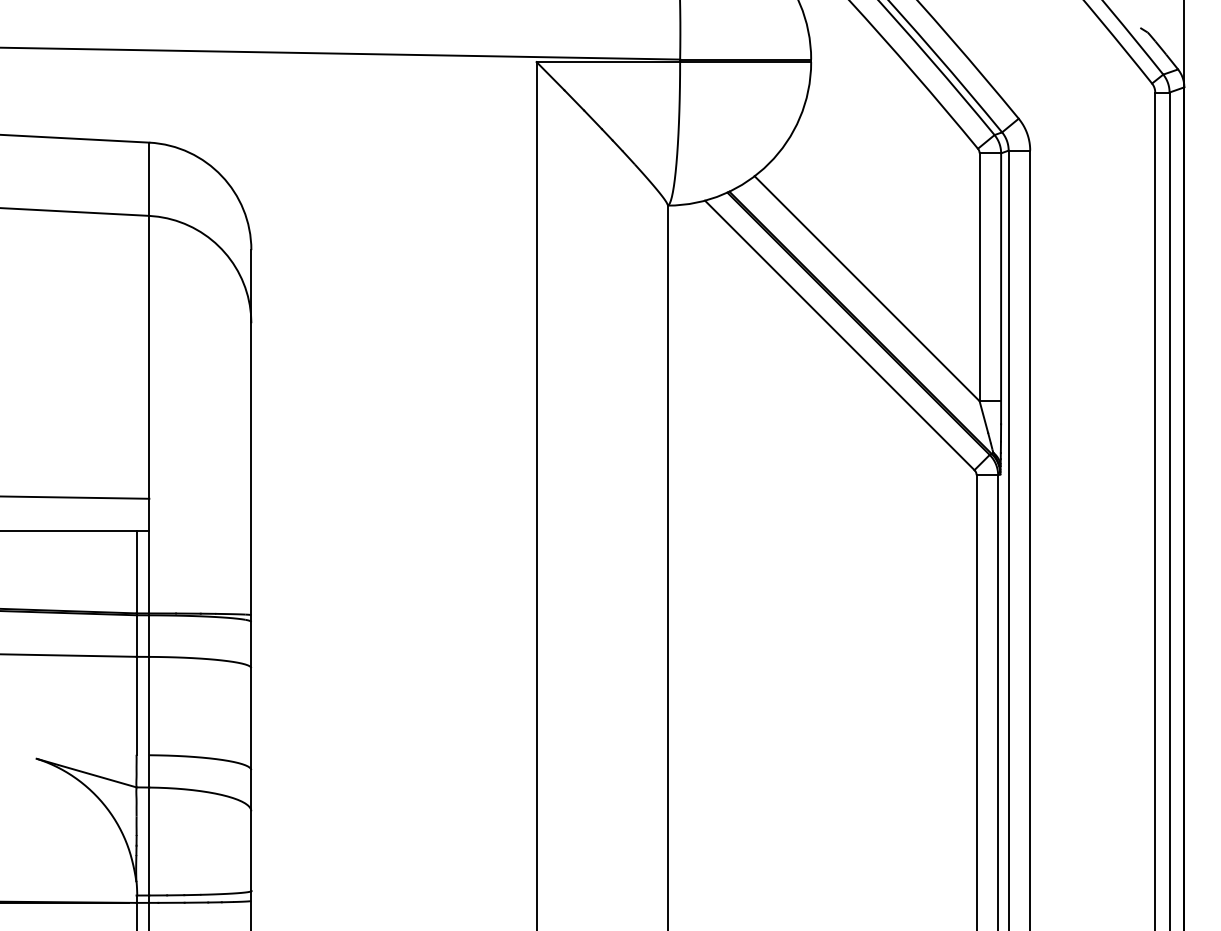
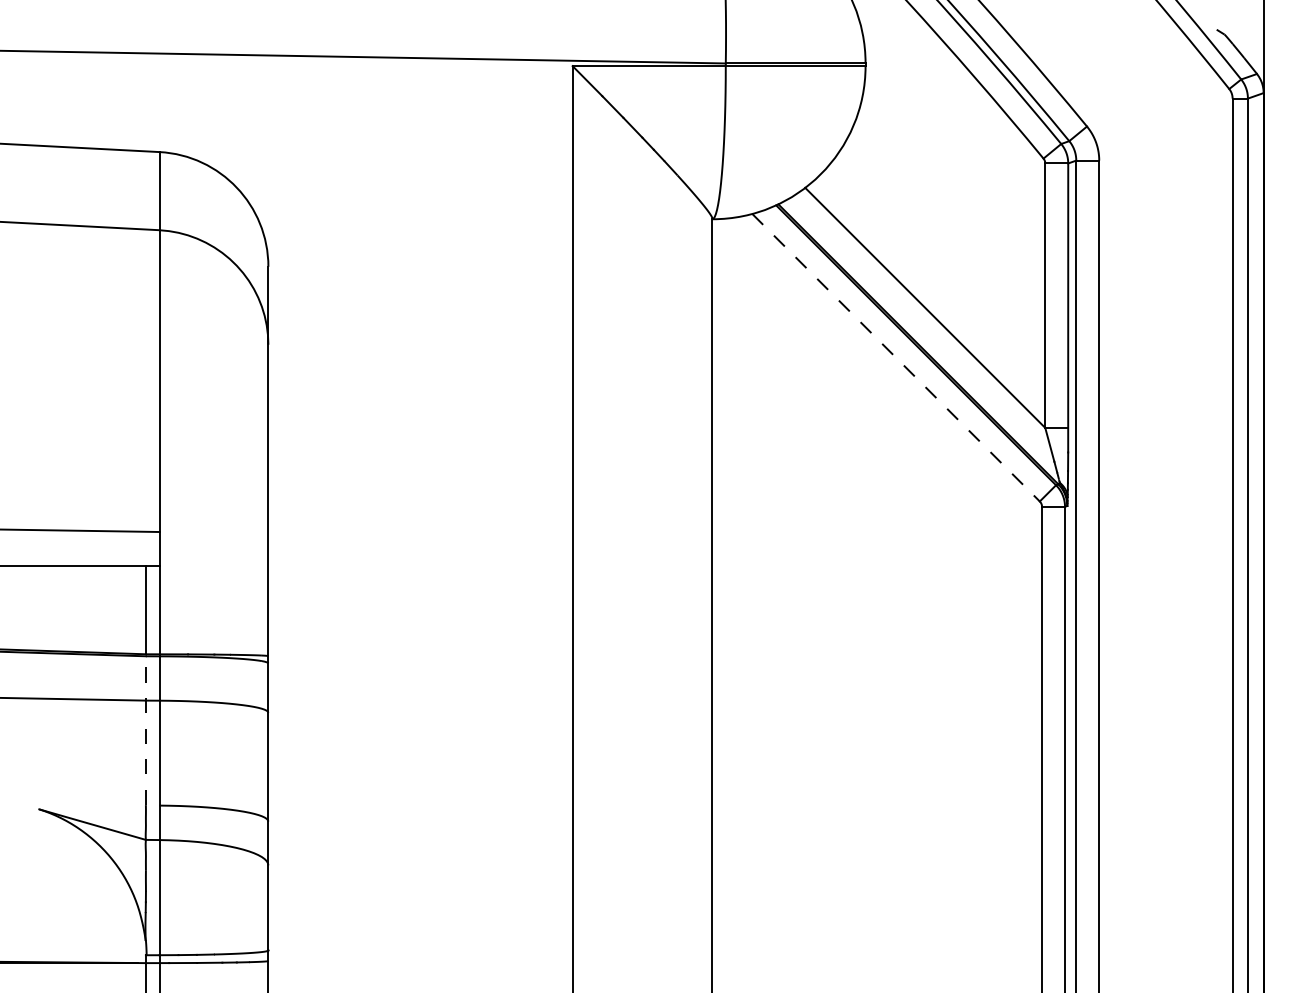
line: (839, 335) -> (895, 357), solid -> dashed
line: (136, 684) -> (145, 730), solid -> dashed

